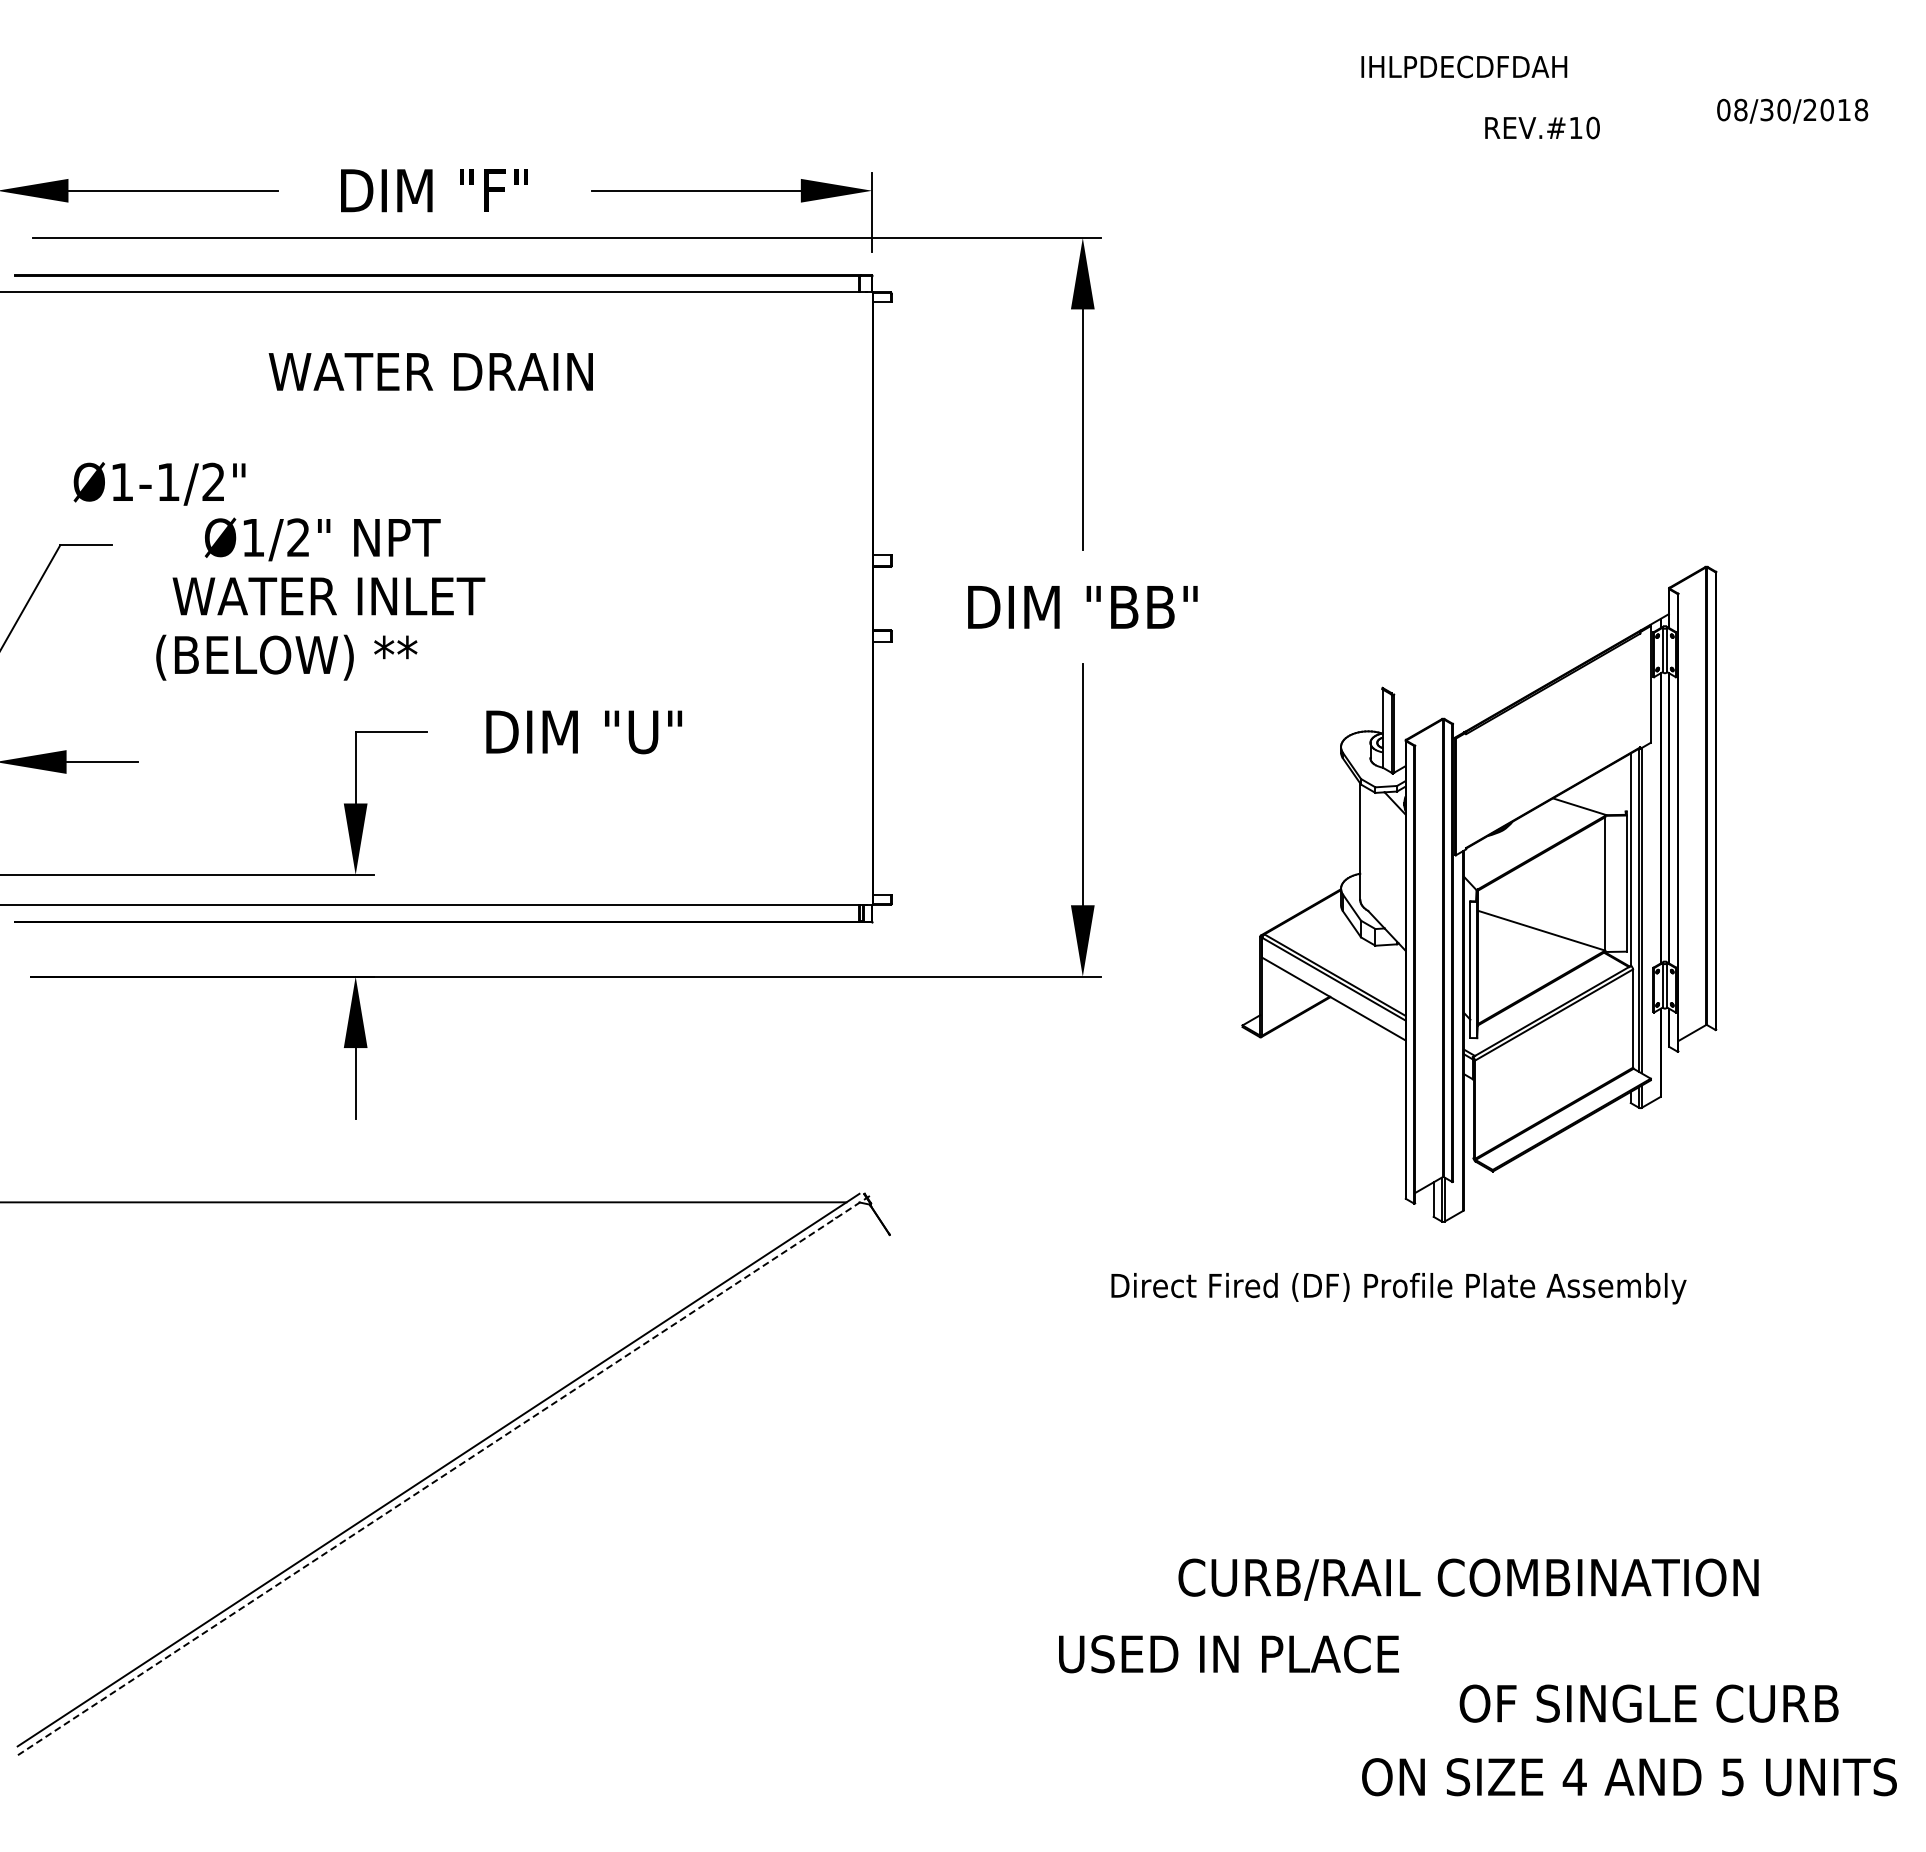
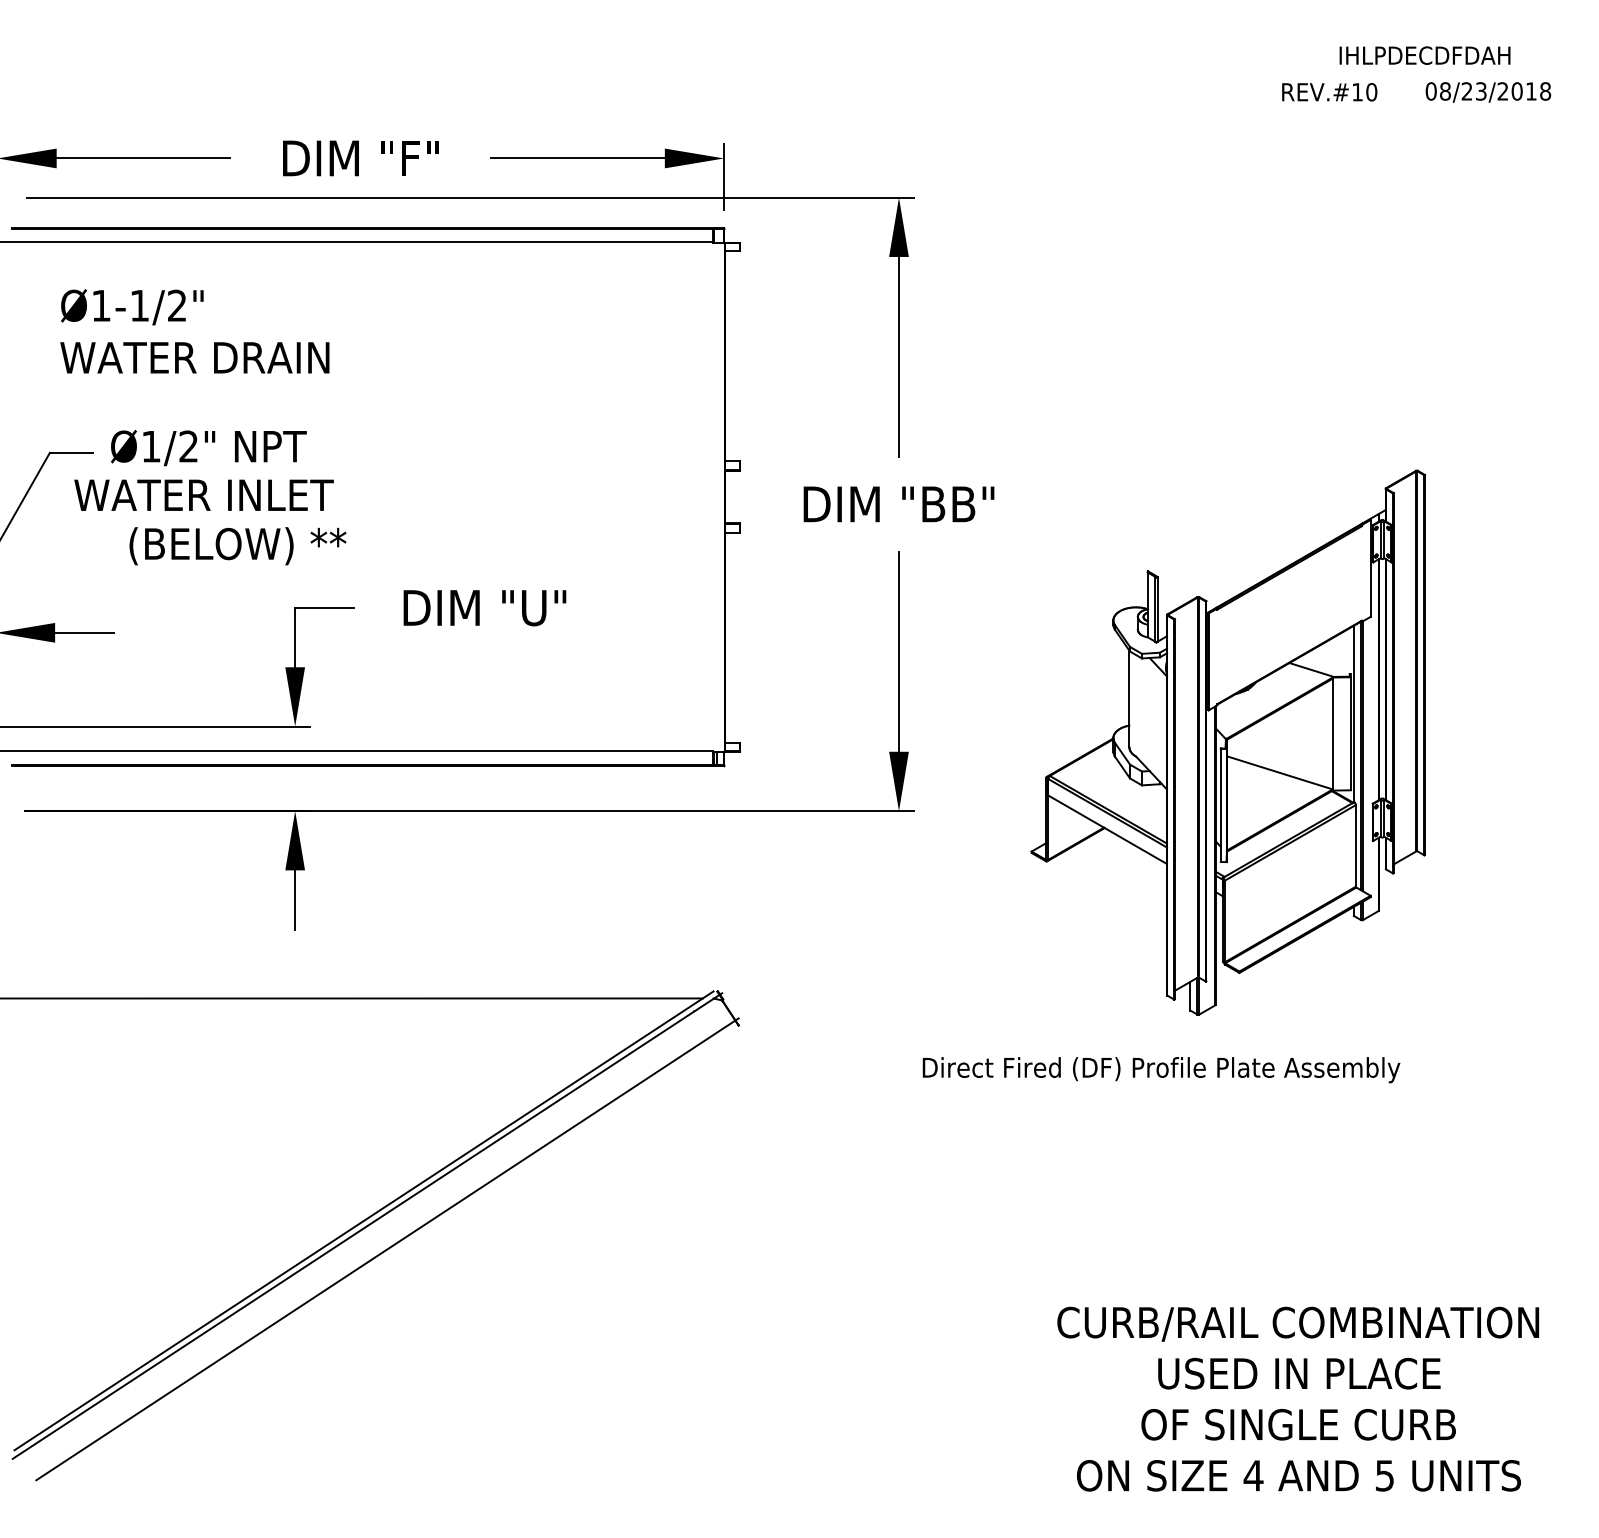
text: (1464, 66) -> (1425, 55), moved
text: (1775, 109) -> (1474, 90), 08/30/2018 -> 08/23/2018
text: (1542, 127) -> (1329, 91), moved
text: (430, 371) -> (194, 357), moved
text: (159, 483) -> (132, 306), moved
text: (322, 539) -> (208, 448), moved
text: (328, 596) -> (203, 495), moved
line: (442, 1476) -> (367, 1226), dashed -> solid
line: (466, 1504) -> (387, 1249), added
text: (1468, 1579) -> (1298, 1324), moved
text: (1228, 1654) -> (1298, 1373), moved
text: (1648, 1703) -> (1298, 1424), moved
text: (1629, 1777) -> (1298, 1476), moved

